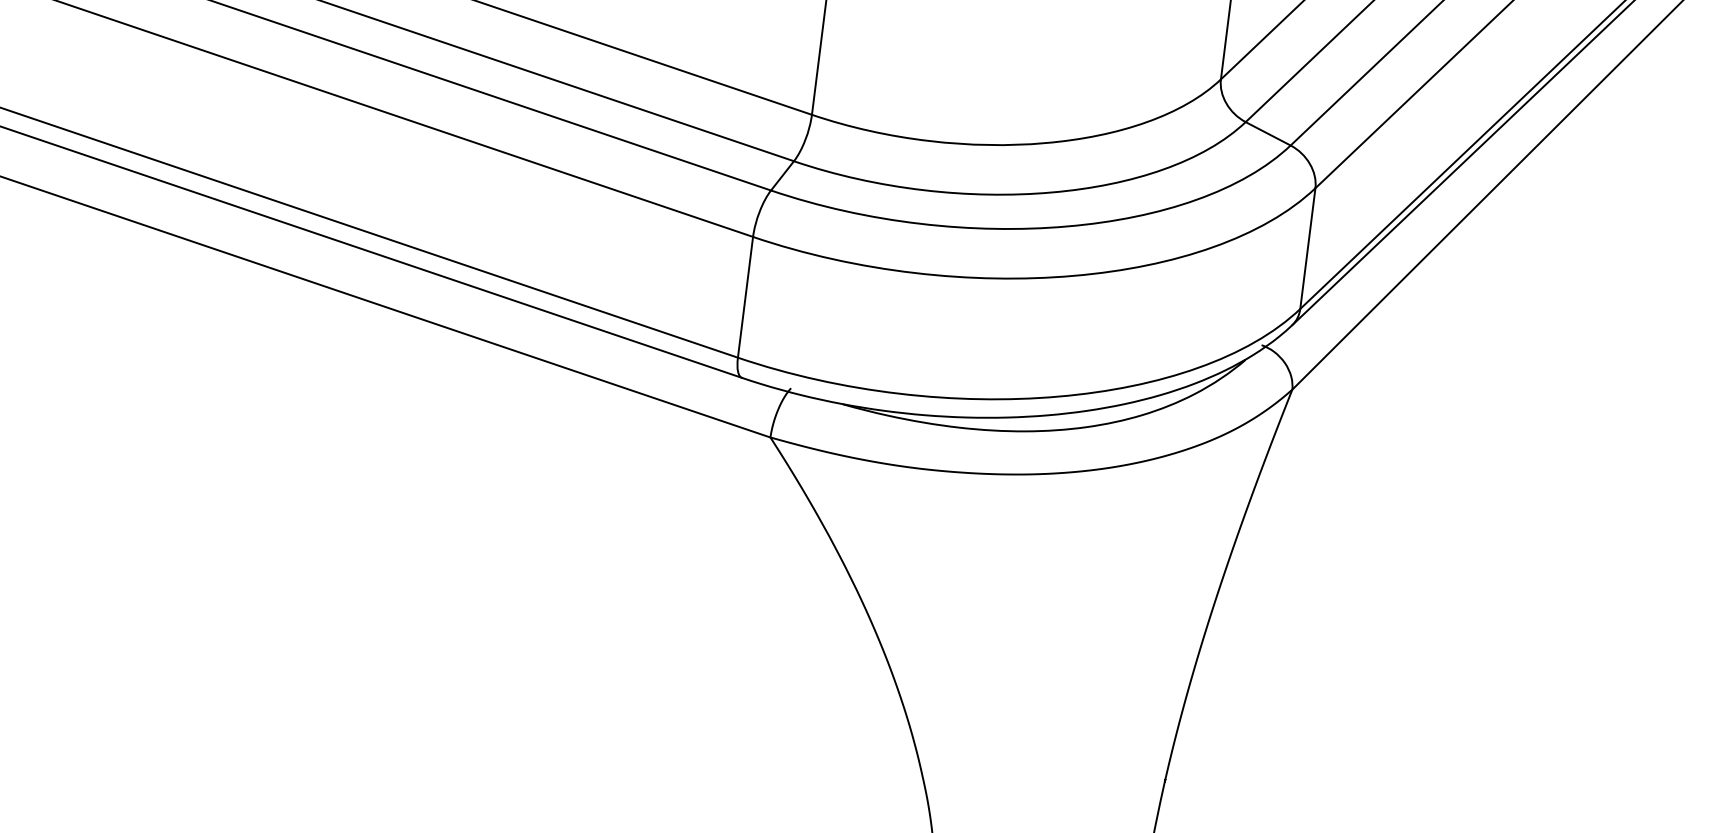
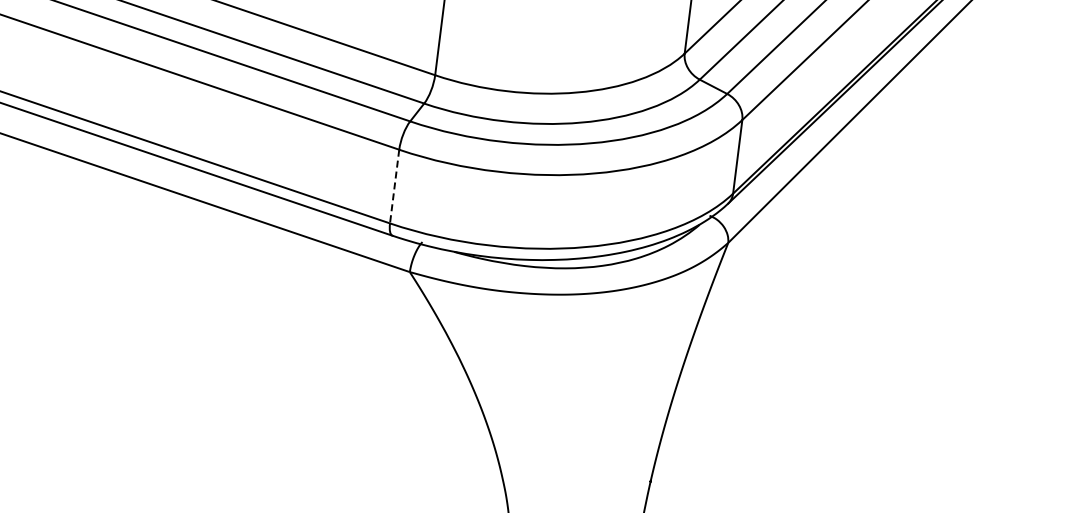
line: (745, 298) -> (394, 187), solid -> dashed

